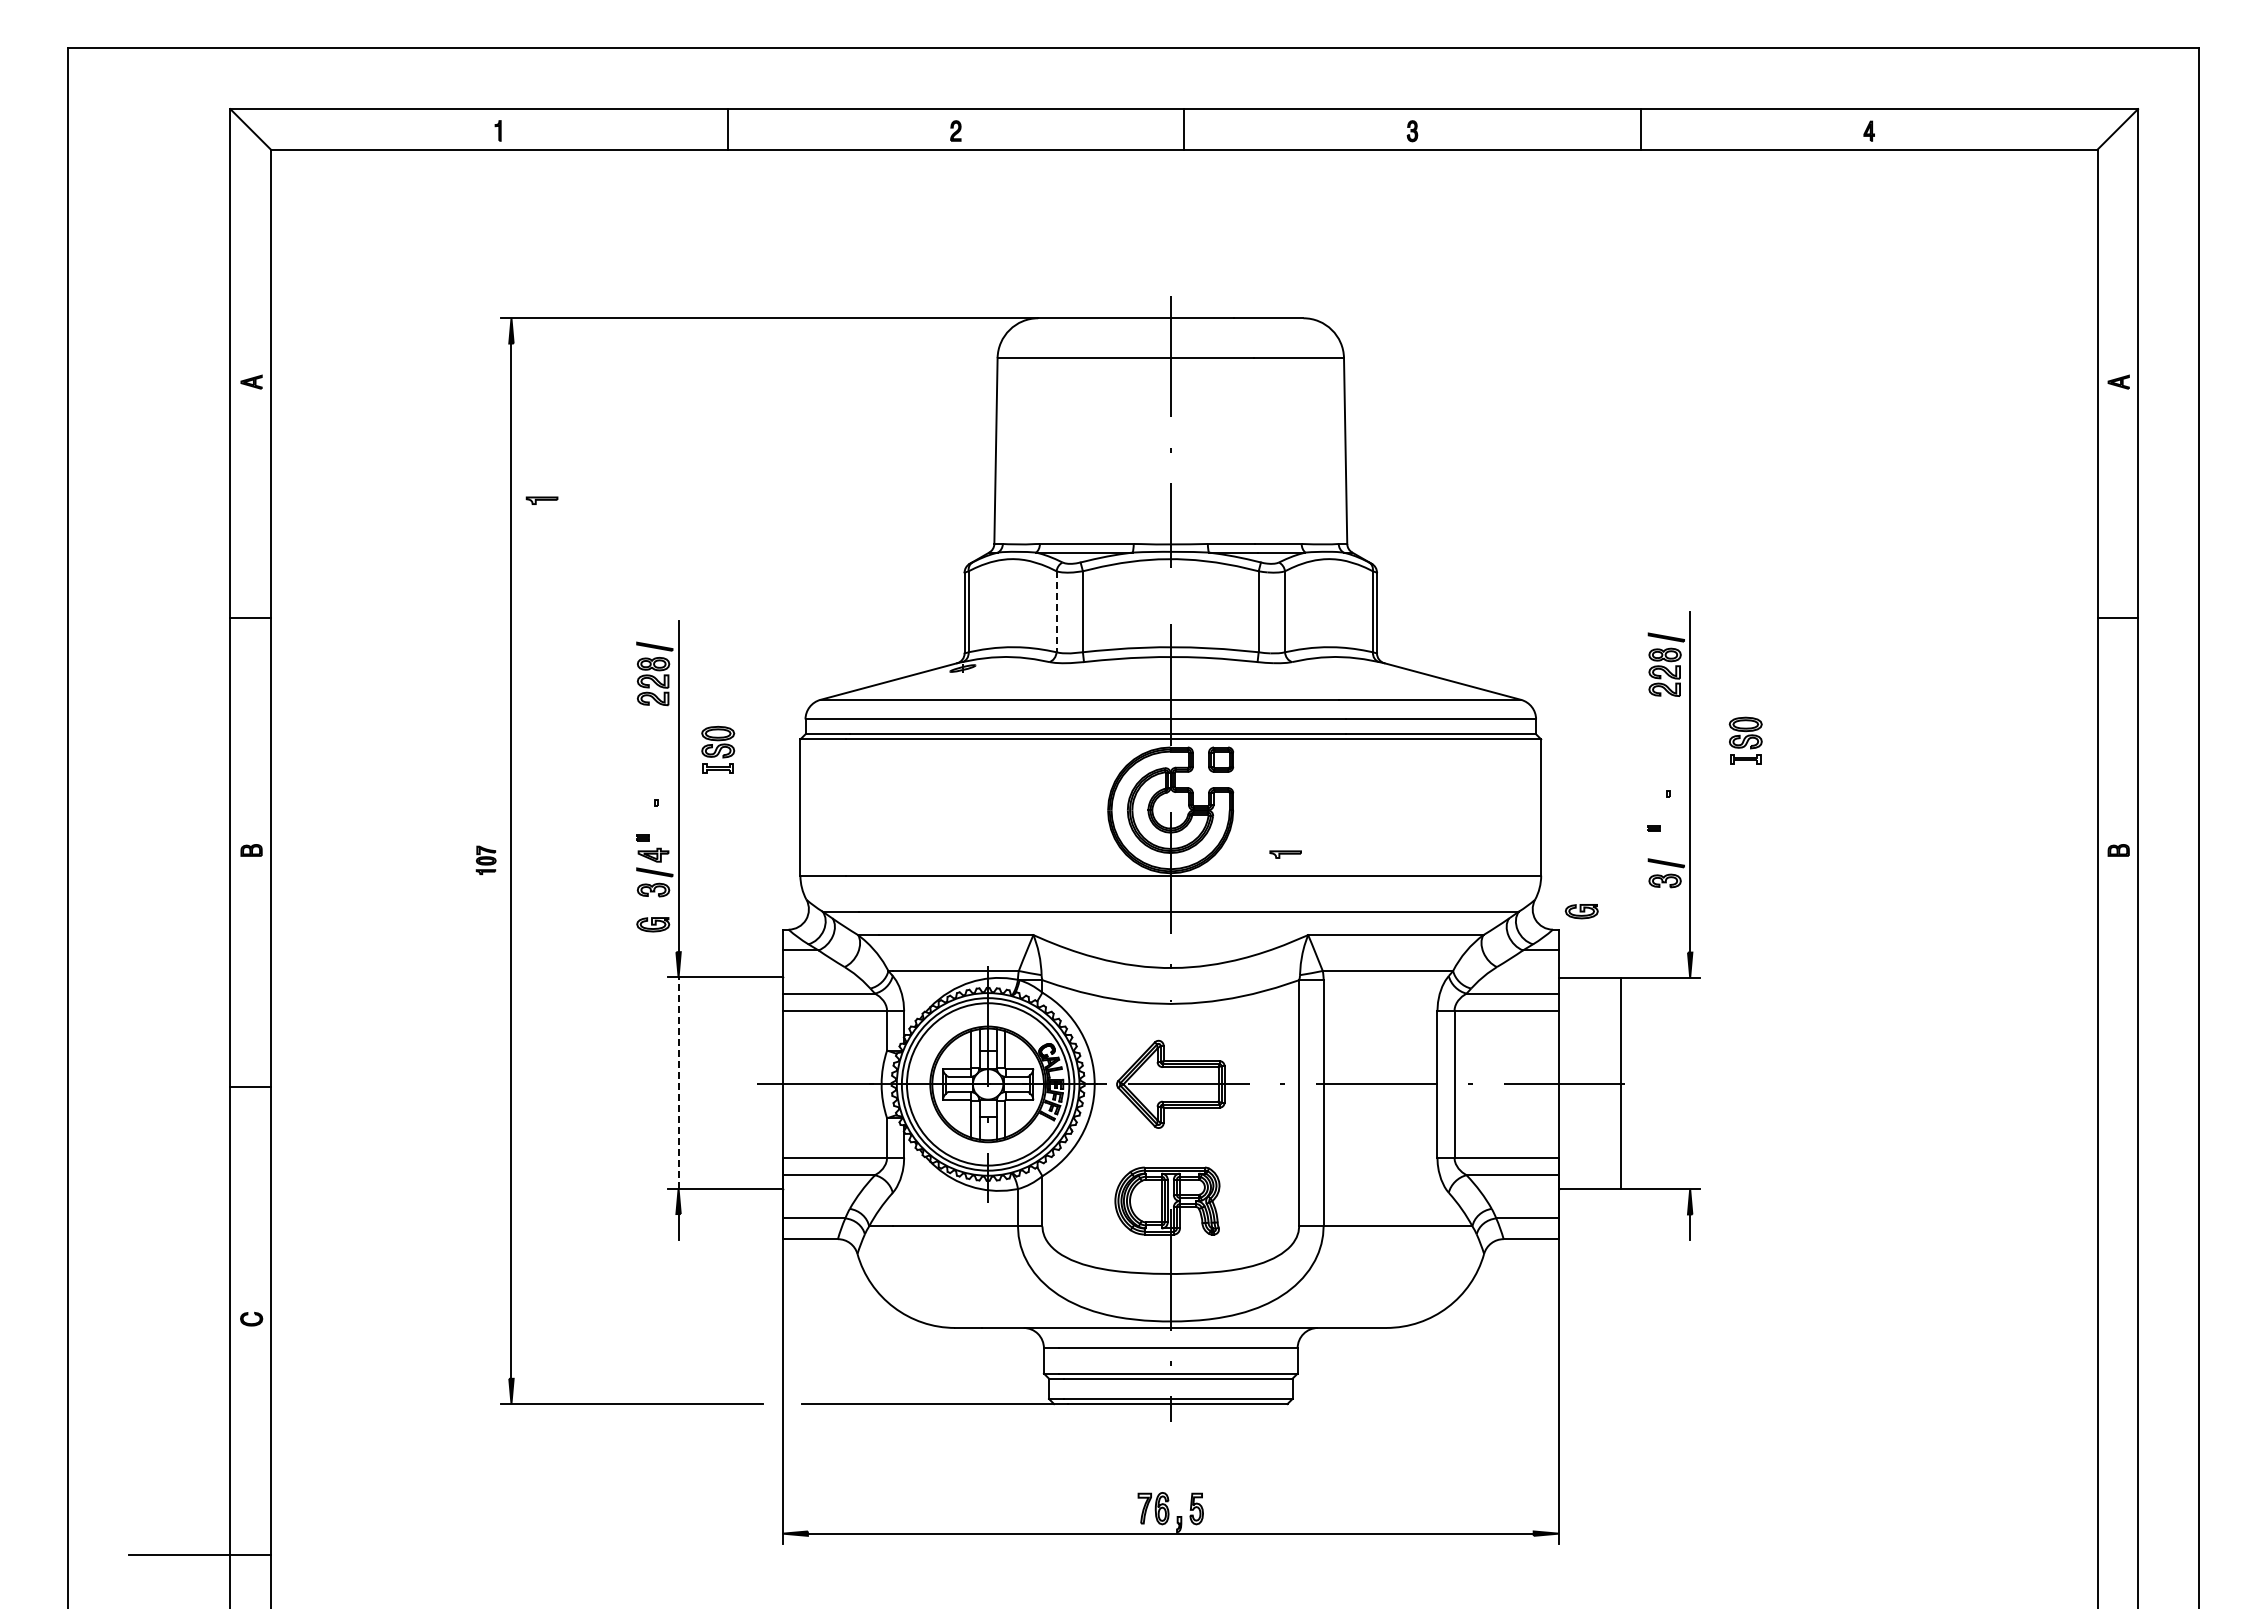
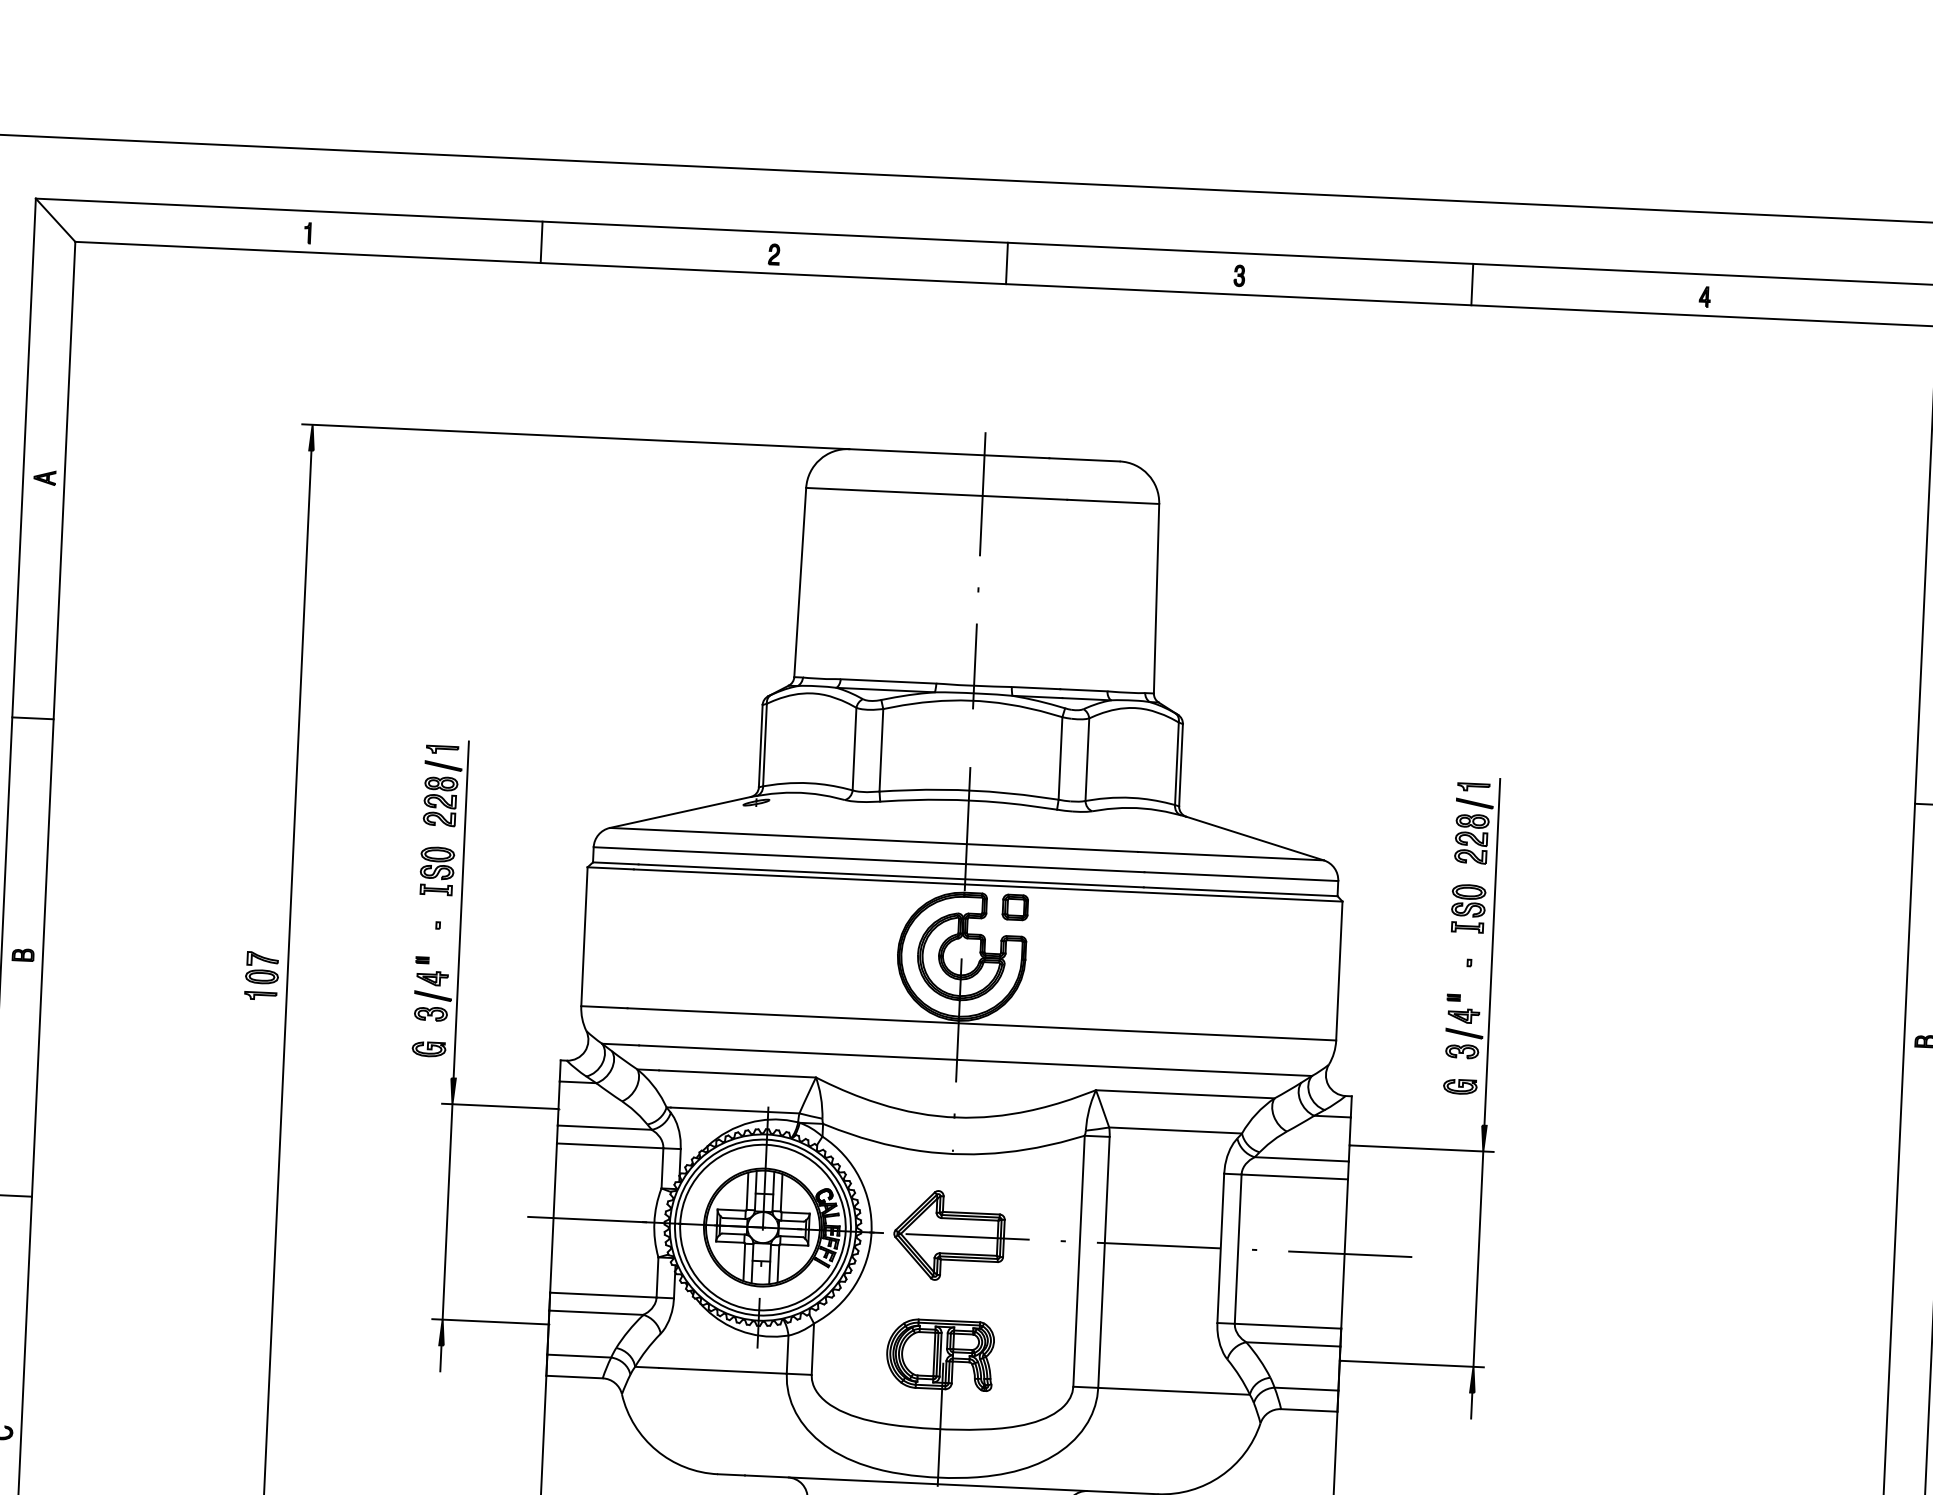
part: (541, 500) -> (441, 749), moved
line: (1056, 612) -> (854, 749), dashed -> solid
part: (1745, 740) -> (1468, 908), moved
part: (718, 749) -> (437, 870), moved
part: (1664, 845) -> (1463, 1015), added
part: (1285, 854) -> (1473, 787), moved
part: (485, 860) -> (261, 976), size x1.67
part: (1581, 911) -> (1460, 1086), moved
line: (678, 1083) -> (447, 1212), dashed -> solid
line: (1621, 1083) -> (1478, 1259), moved

